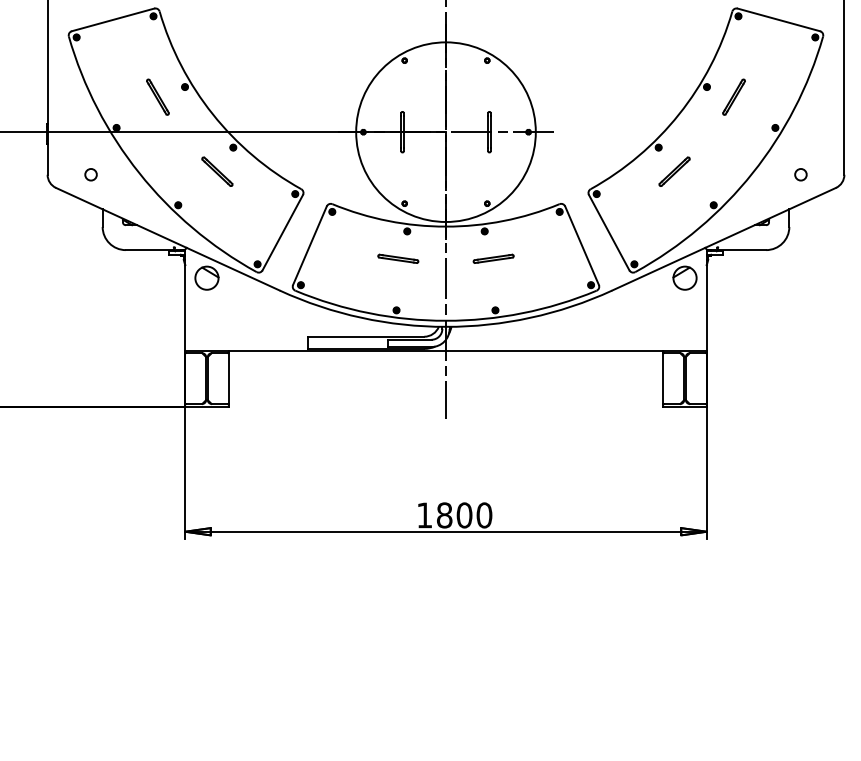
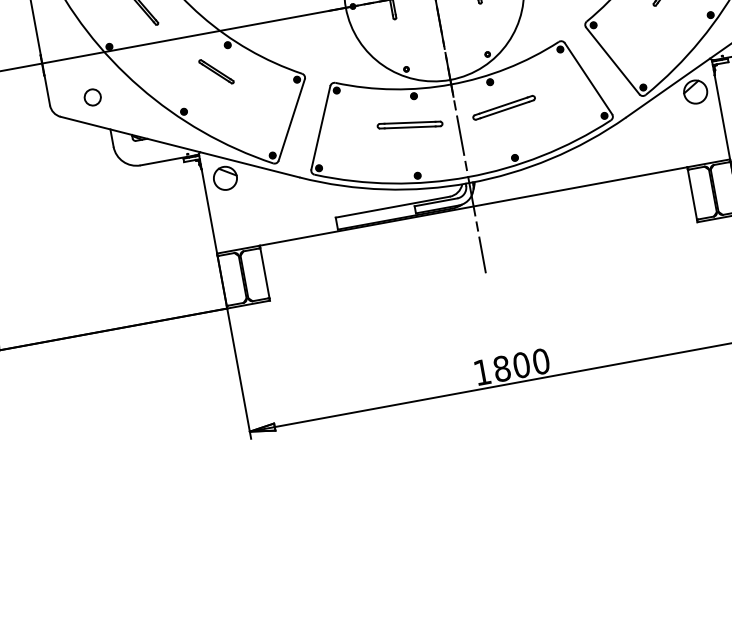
circle: (90, 174) -> (92, 97), size x1.4
part: (398, 258) -> (410, 124), size x1.6
part: (493, 258) -> (503, 107), size x1.6

